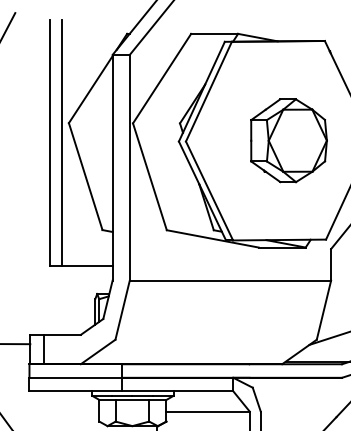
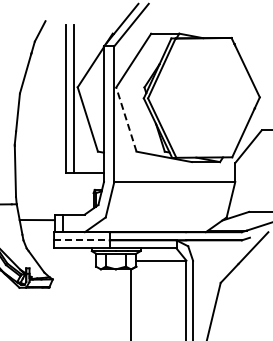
part: (288, 140) -> (209, 97), removed
line: (150, 176) -> (126, 119), solid -> dashed
line: (75, 378) -> (81, 240), solid -> dashed

